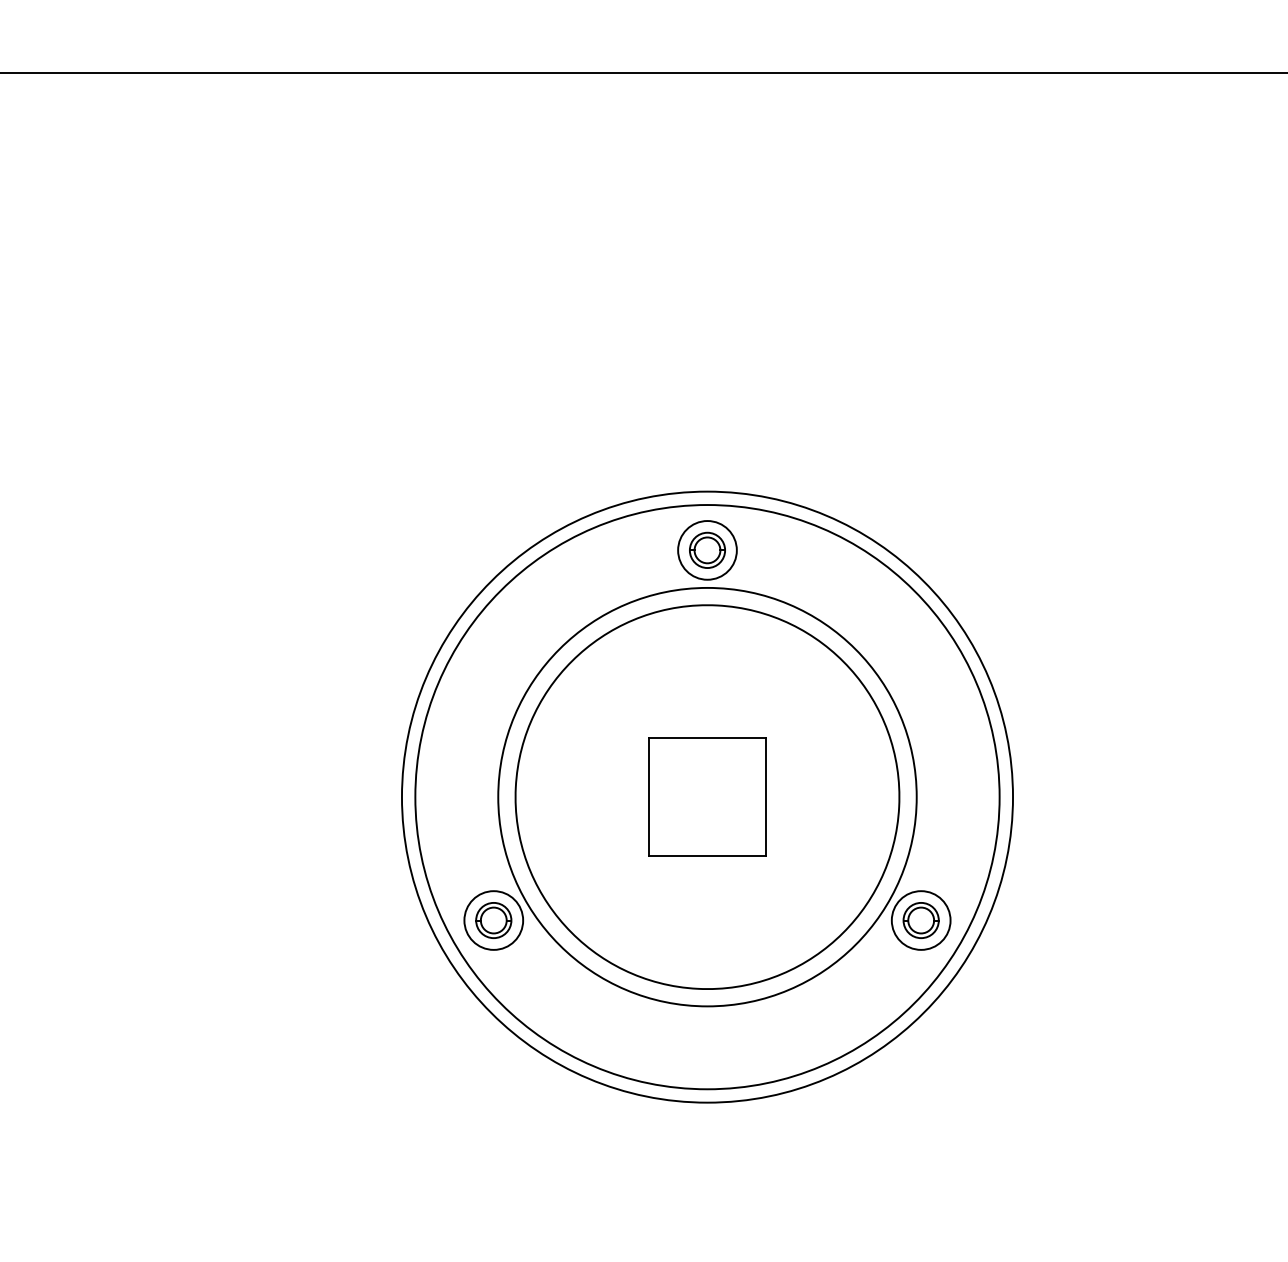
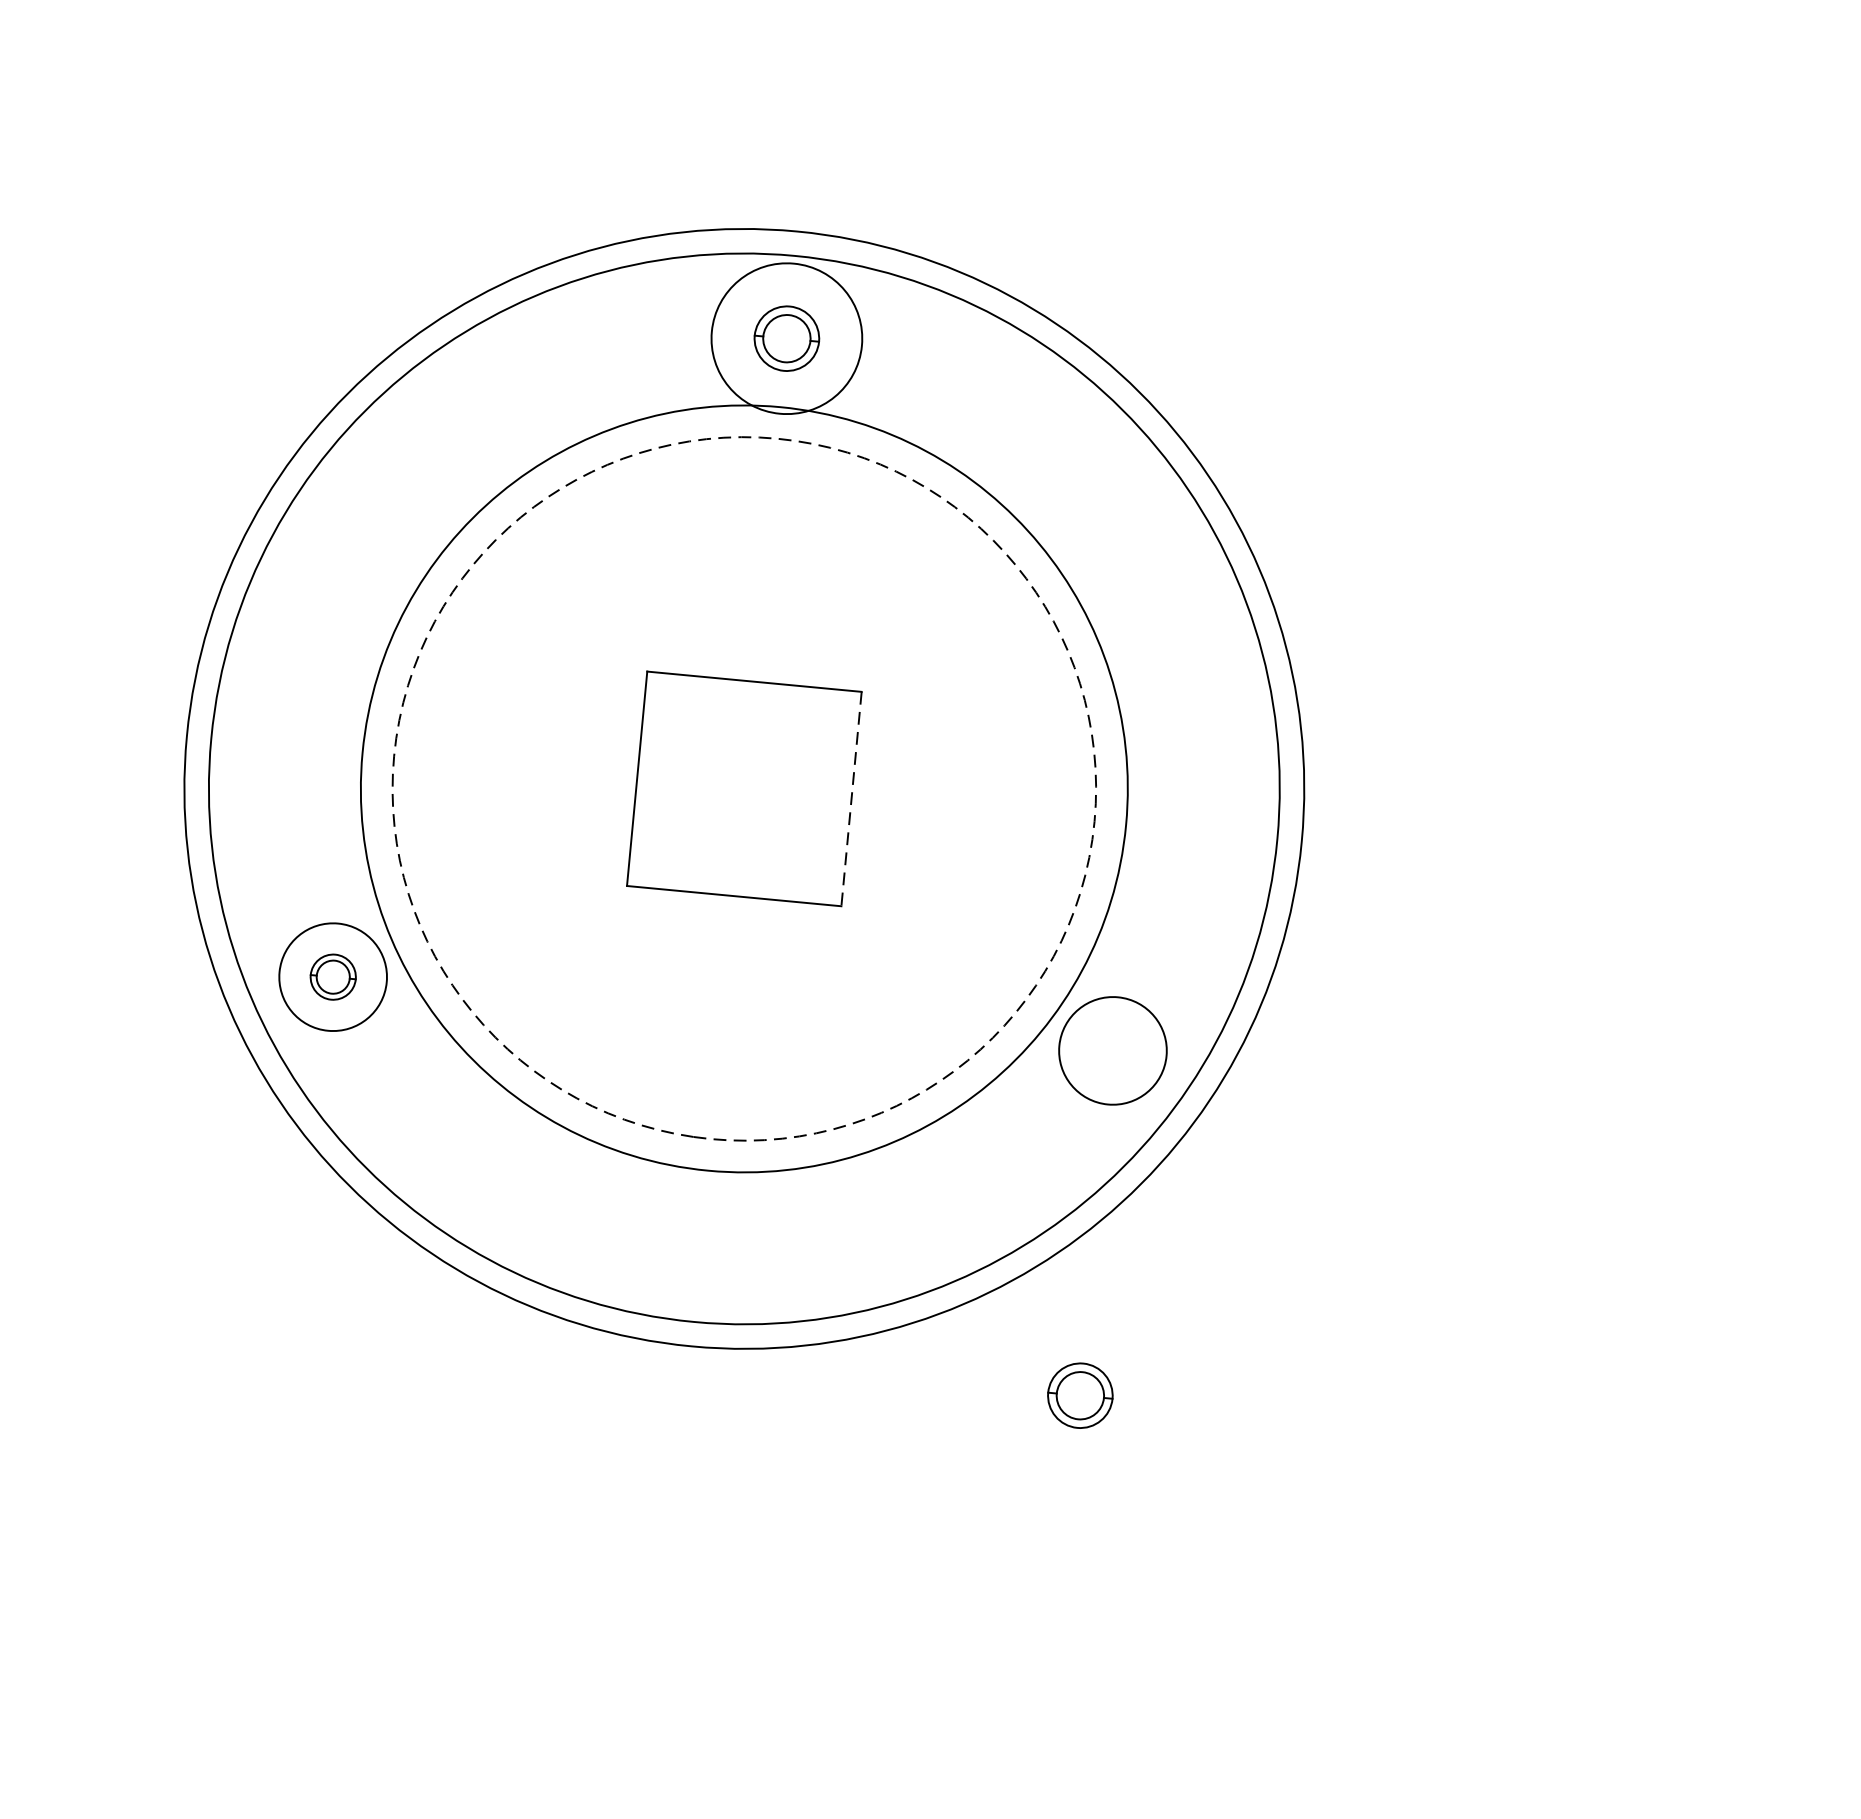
circle: (707, 550) -> (786, 338), size x1.4
arc: (717, 605) -> (795, 440), solid -> dashed
line: (766, 797) -> (851, 799), solid -> dashed
part: (493, 920) -> (332, 977), size x0.7
part: (920, 920) -> (1079, 1395), moved

